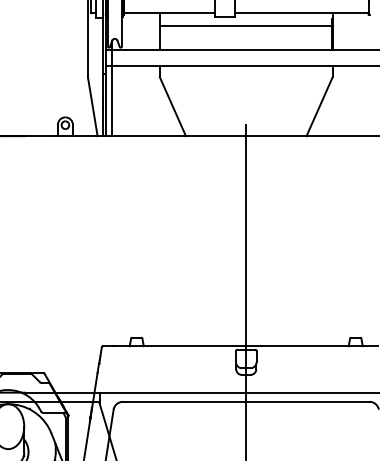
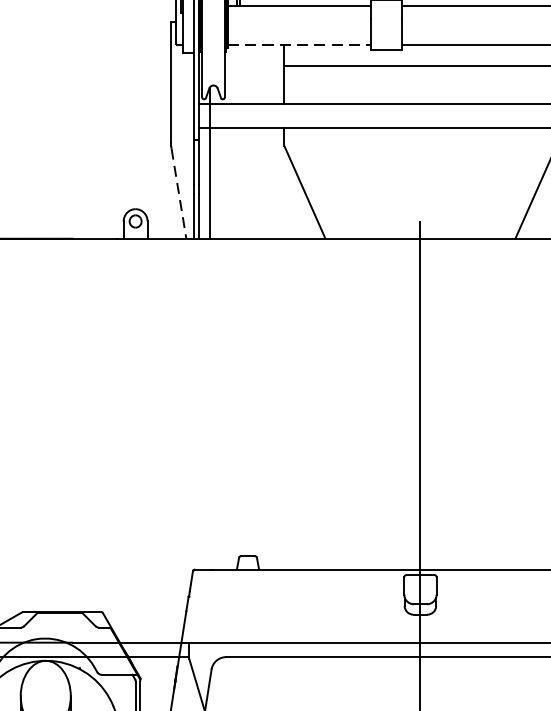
line: (169, 13) -> (299, 45), solid -> dashed
line: (92, 107) -> (178, 193), solid -> dashed

